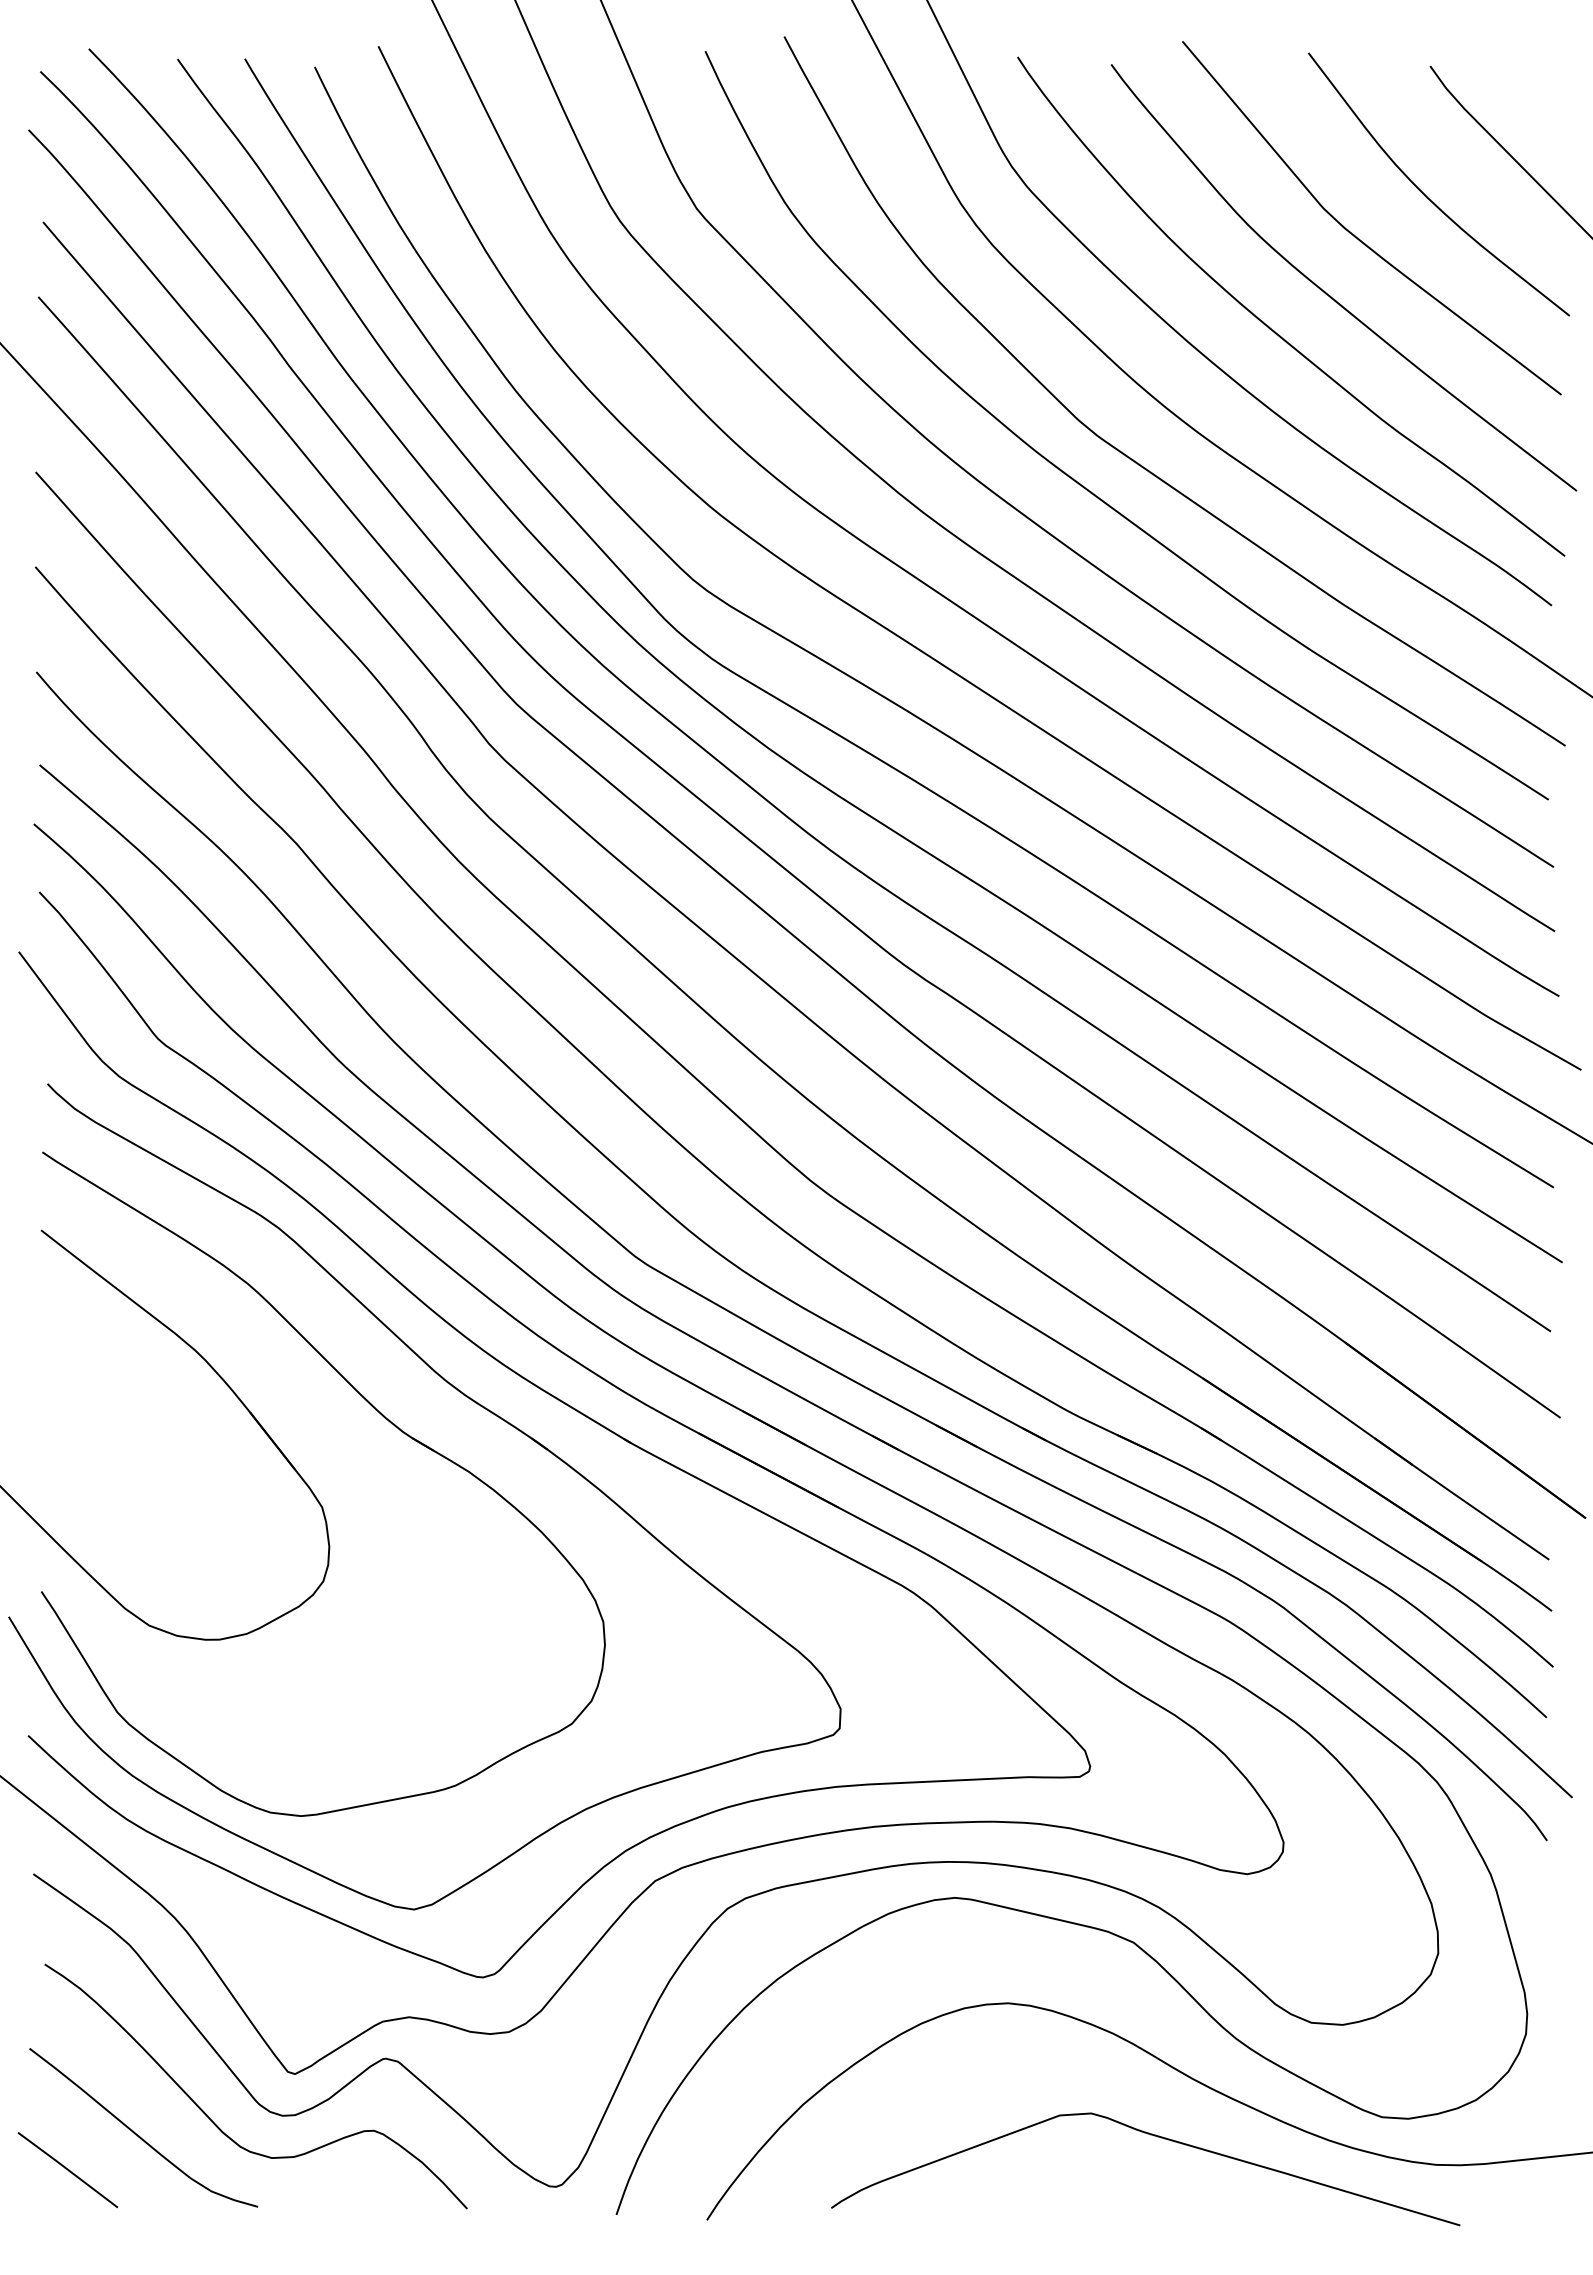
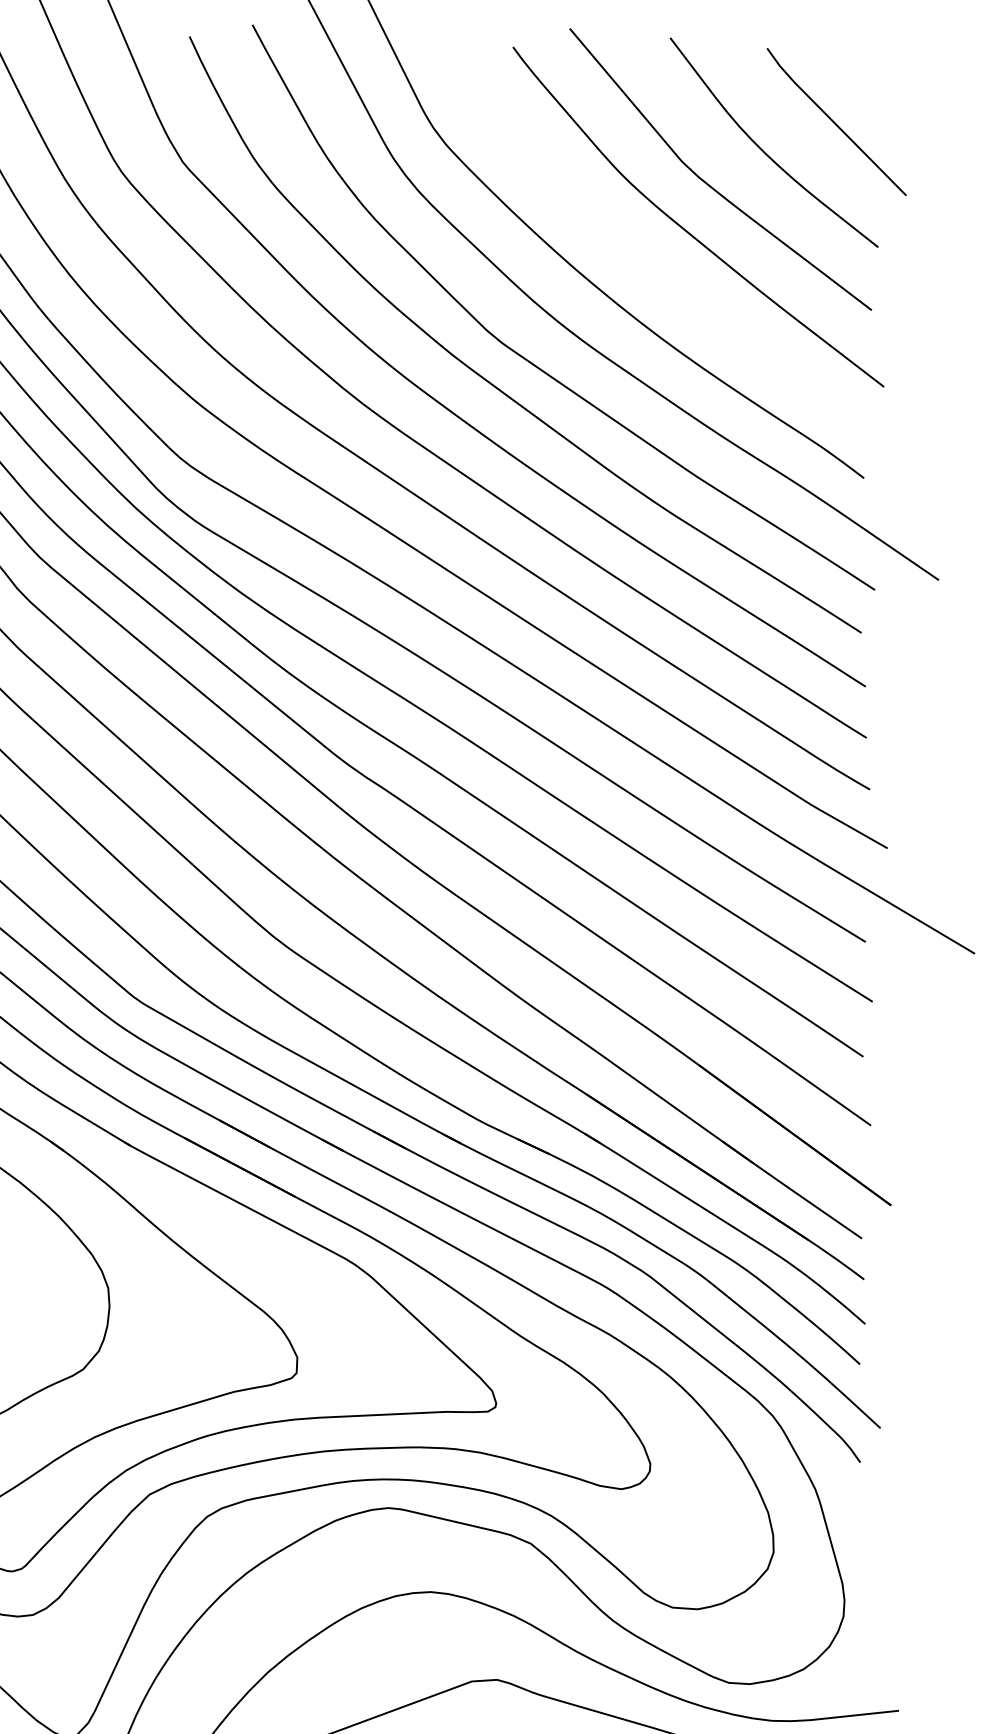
curve: (1274, 330) -> (643, 259), removed

